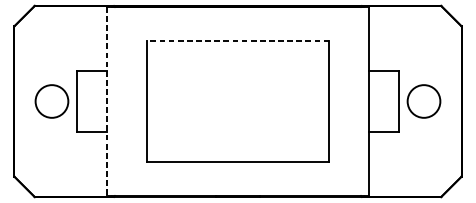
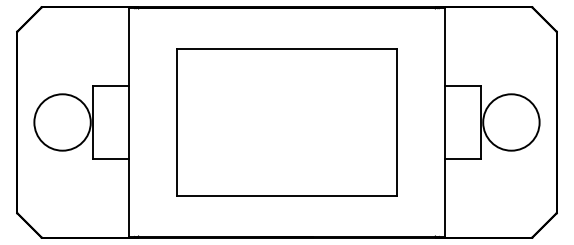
line: (237, 40) -> (286, 48), dashed -> solid
circle: (51, 101) -> (62, 122), size x1.43
line: (106, 101) -> (128, 122), dashed -> solid
circle: (424, 101) -> (511, 122), size x1.43

